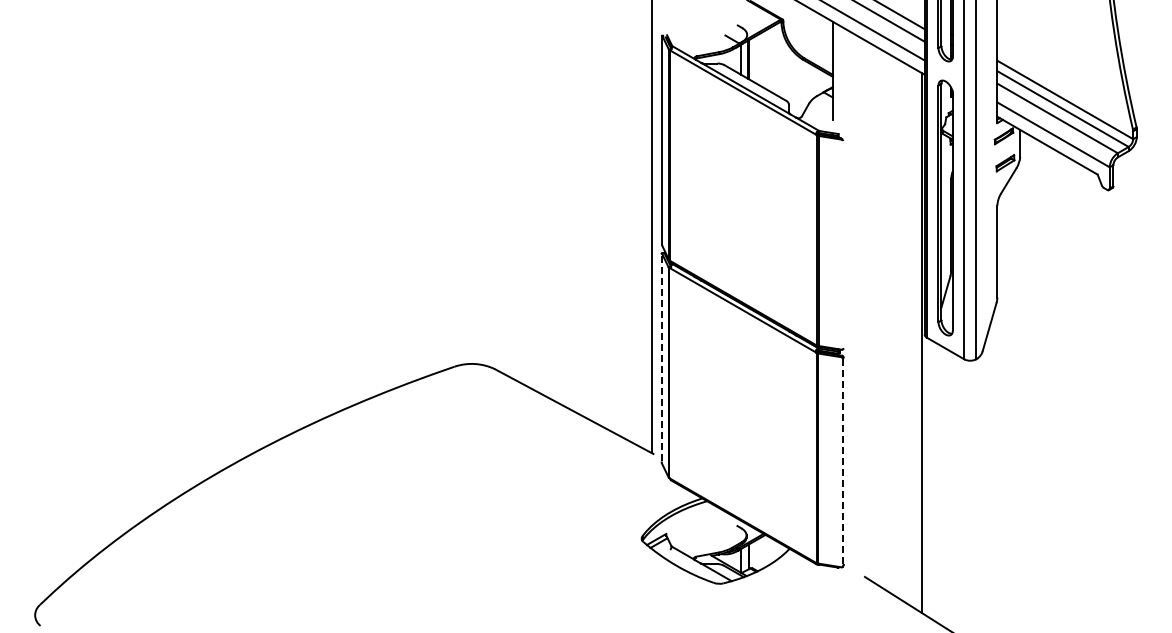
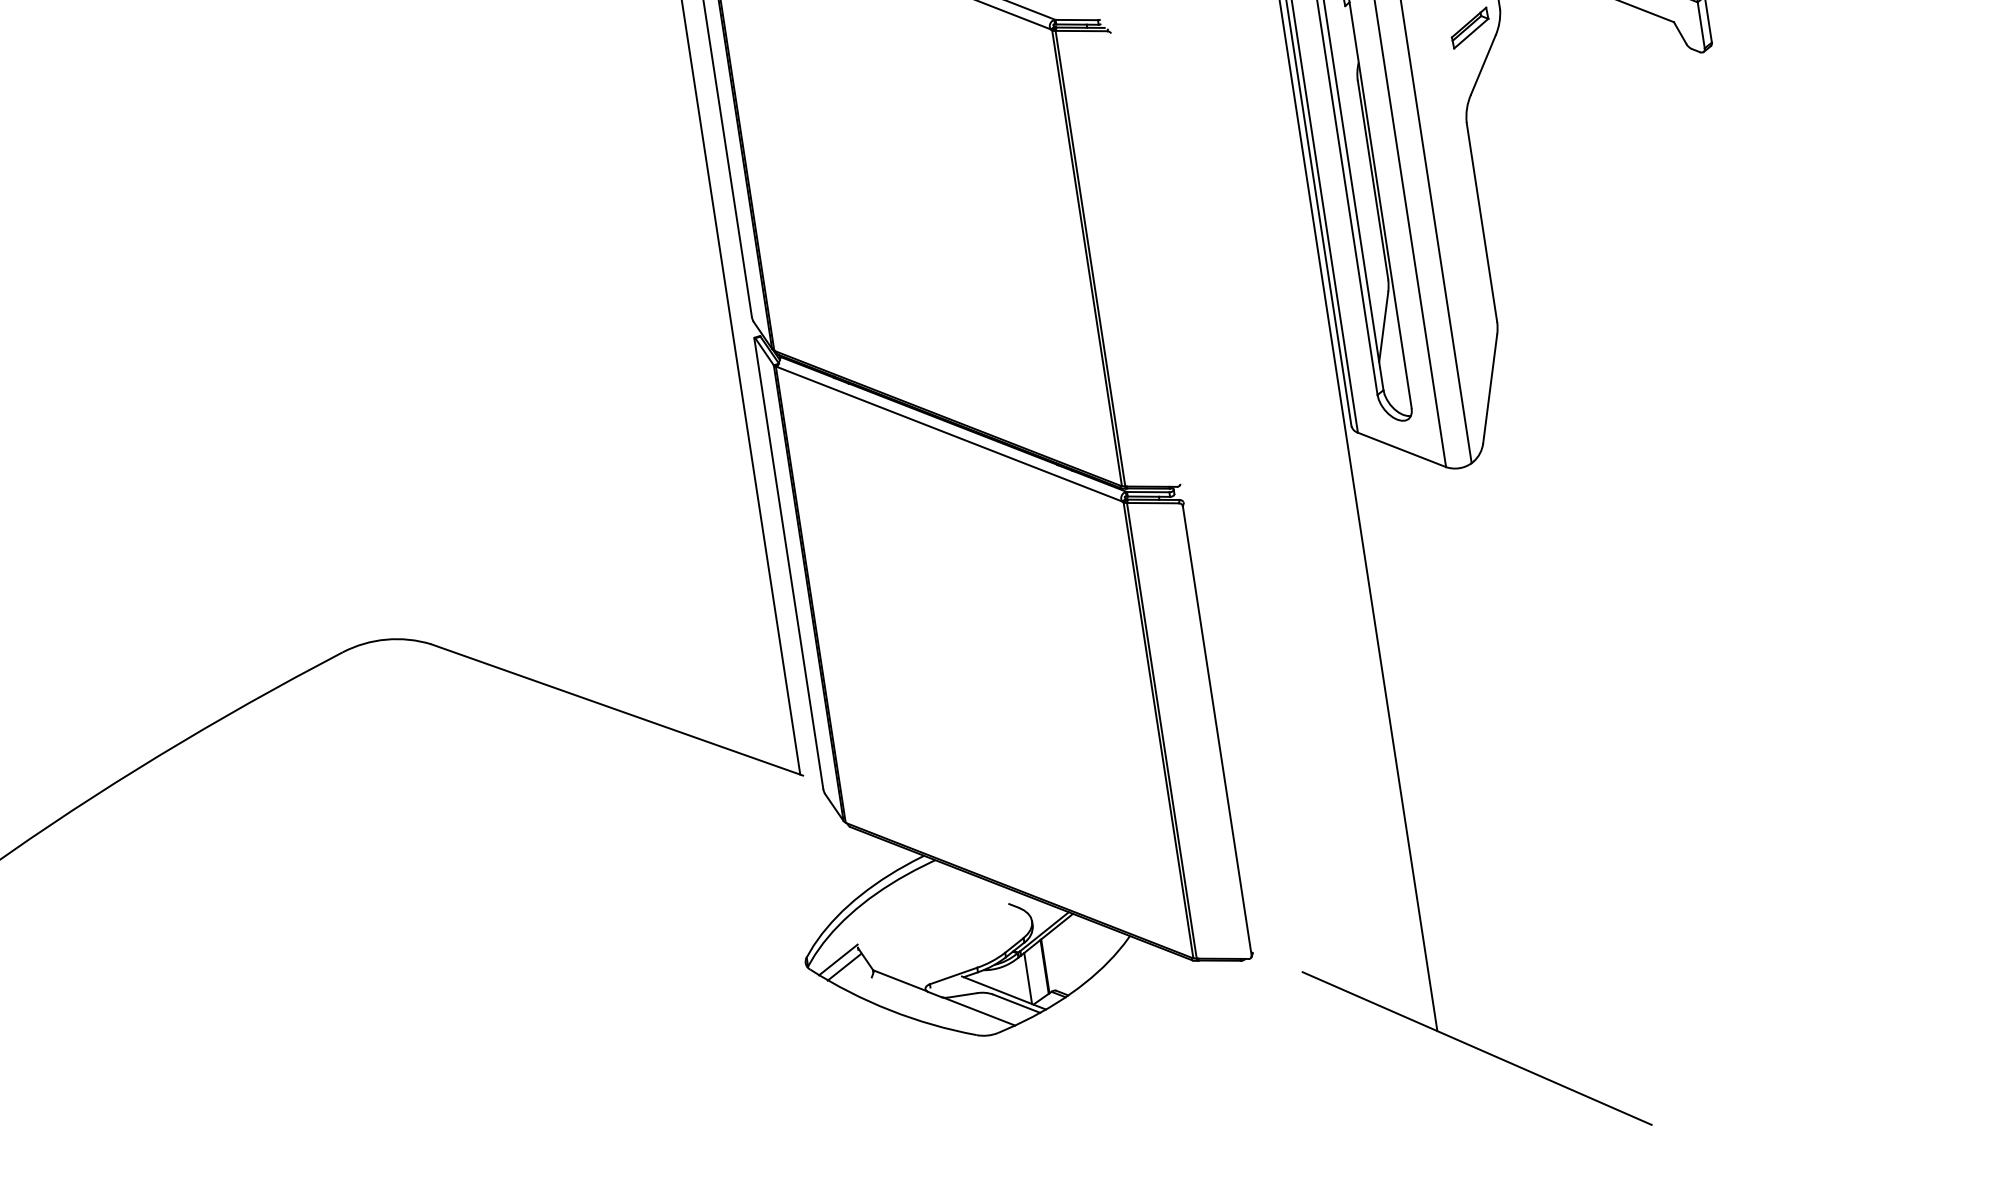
line: (661, 357) -> (788, 563), dashed -> solid
line: (843, 462) -> (1218, 730), dashed -> solid

